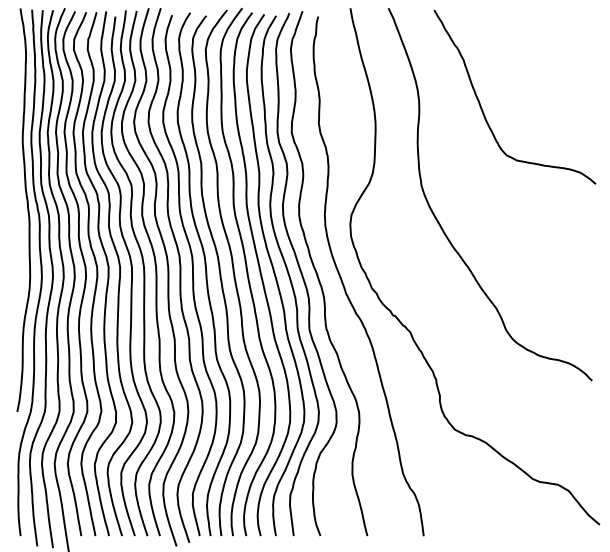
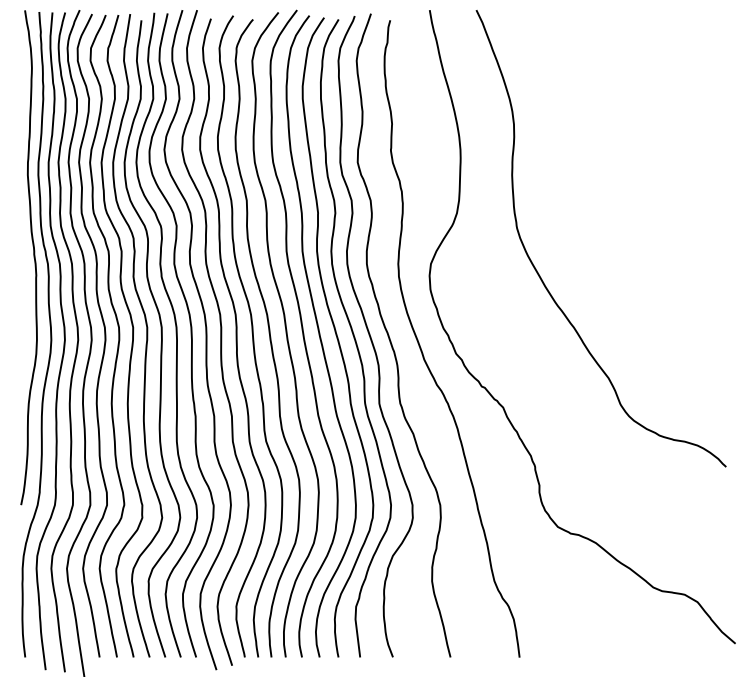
curve: (483, 110) -> (592, 135), removed

